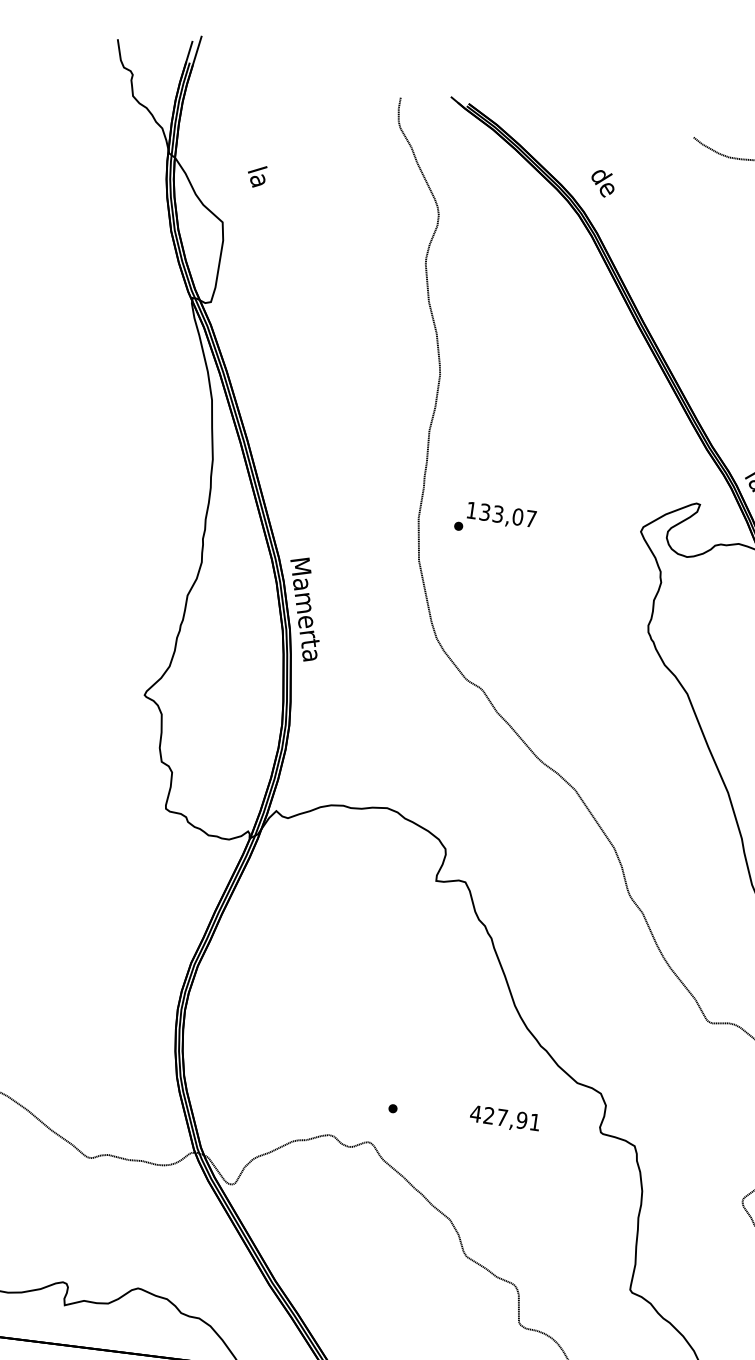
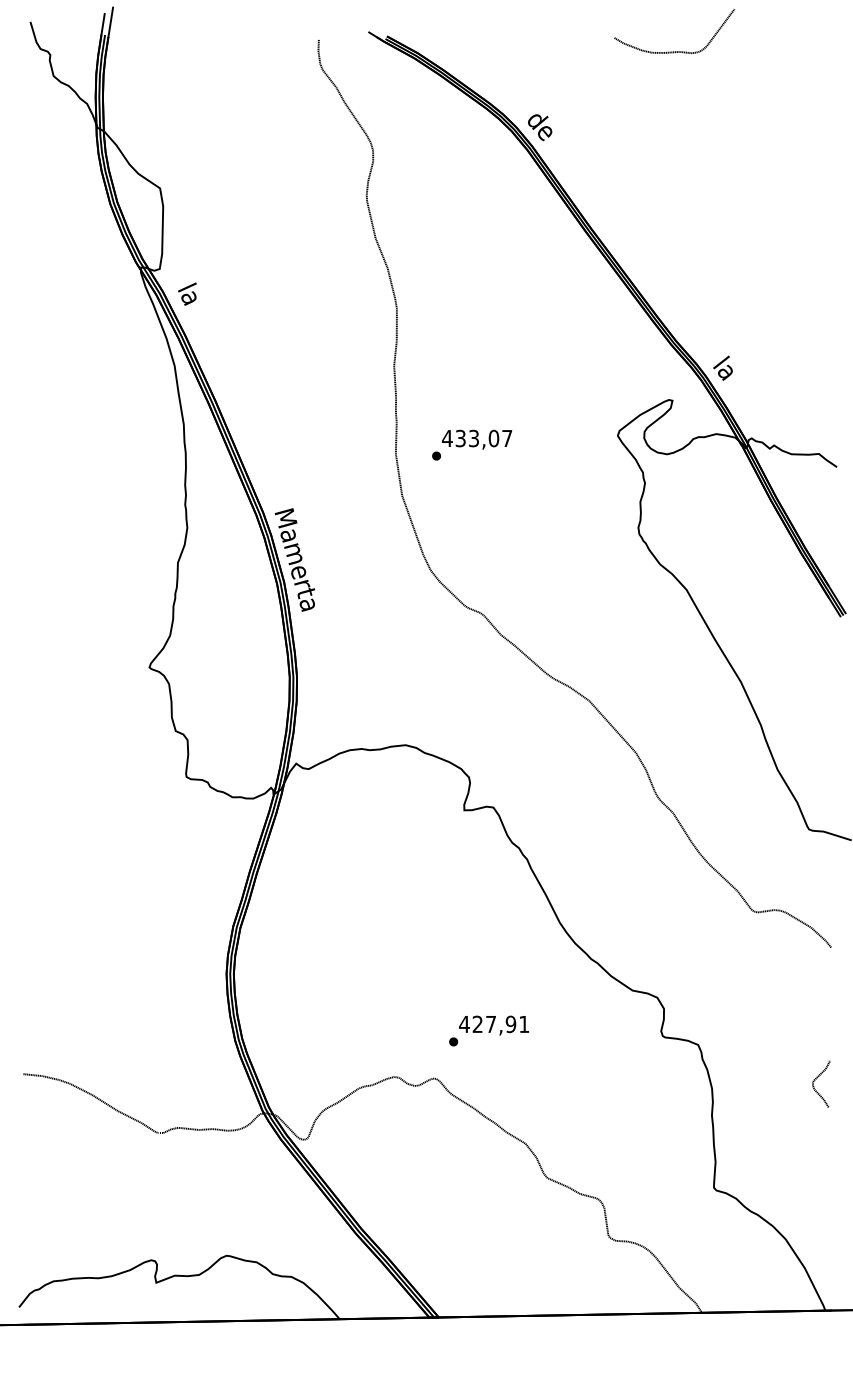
text: (256, 175) -> (187, 293), moved
text: (603, 183) -> (540, 127), moved
text: (470, 510) -> (446, 438), 133,07 -> 433,07
text: (504, 1119) -> (493, 1025), moved

